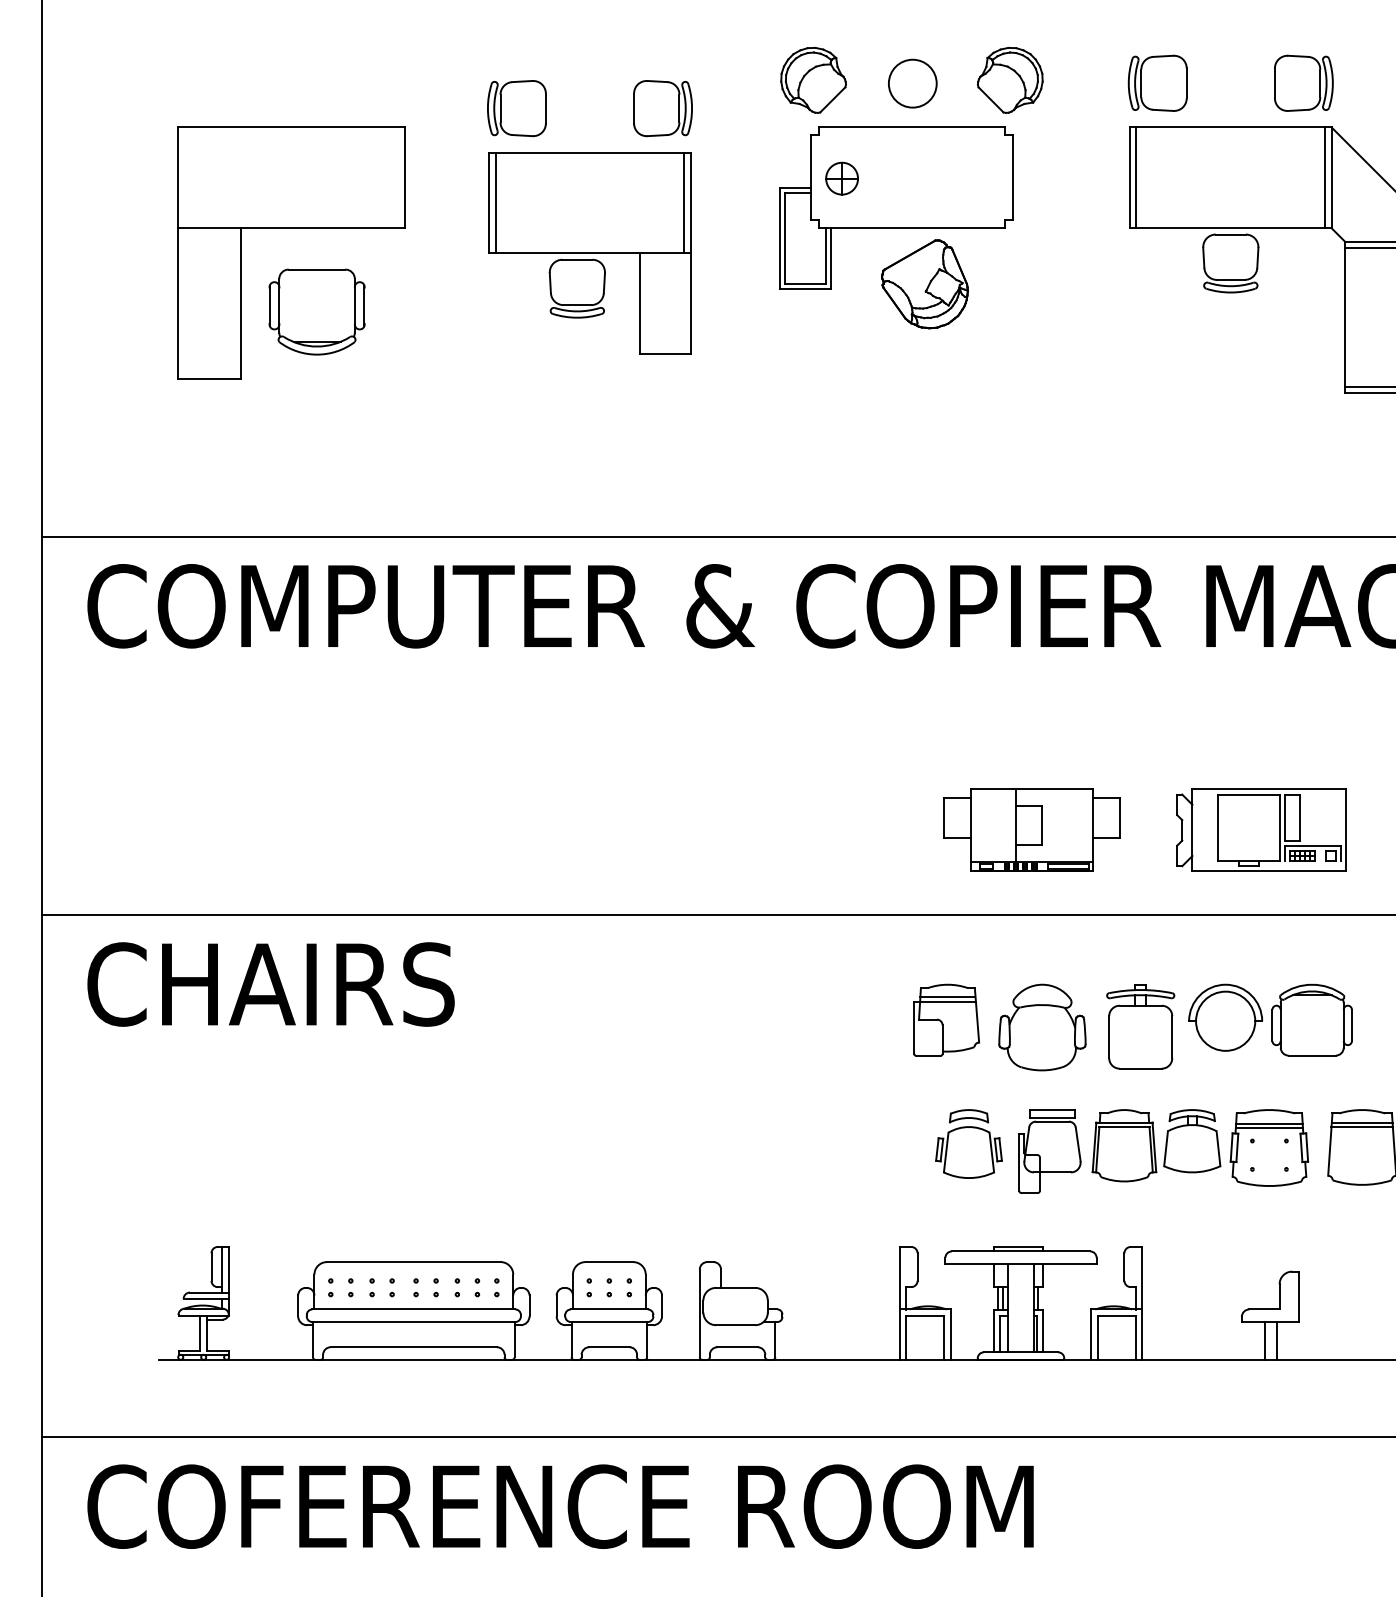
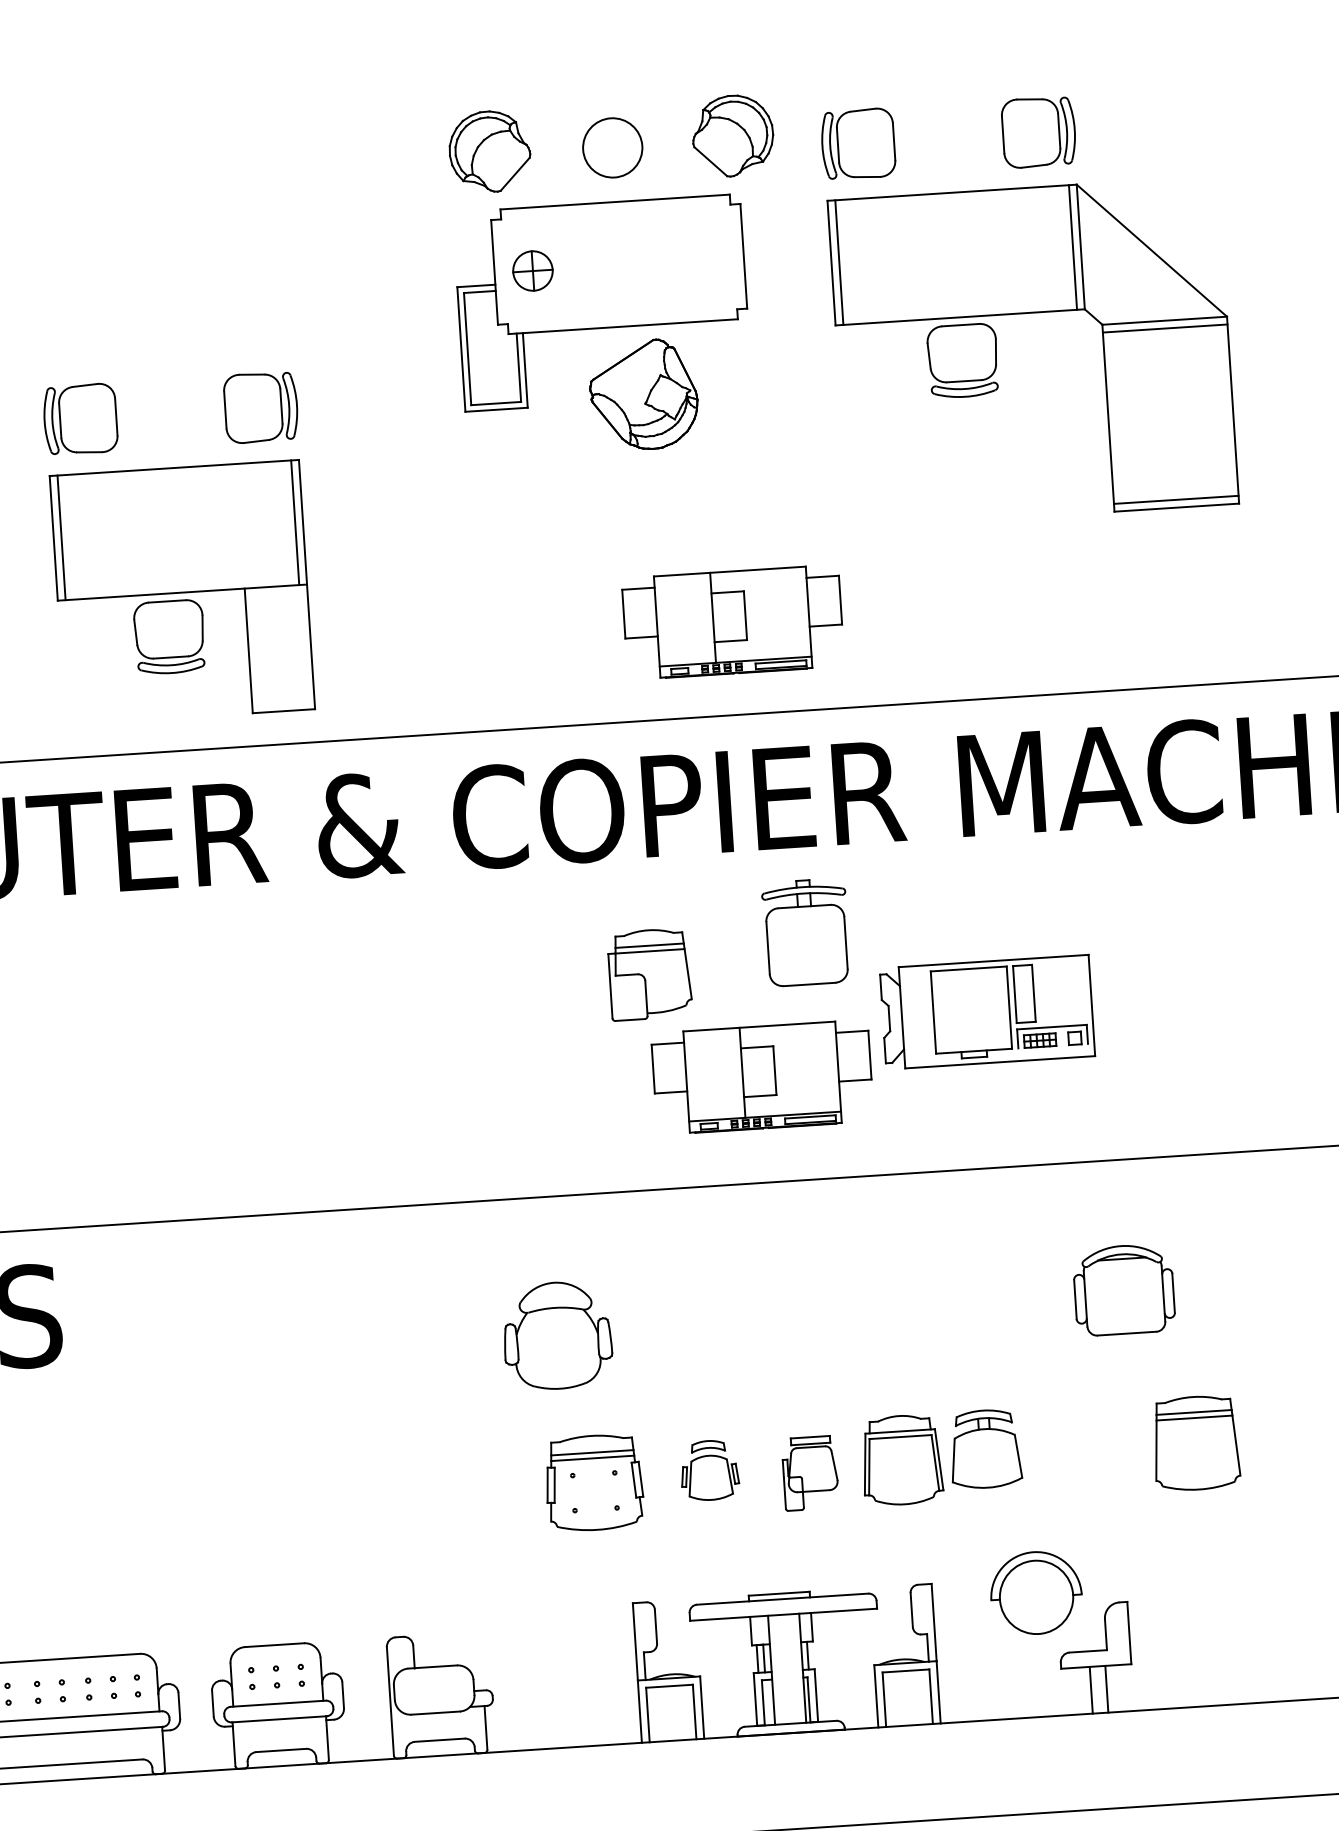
part: (911, 187) -> (619, 276), moved
part: (589, 217) -> (178, 548), moved
part: (1031, 461) -> (732, 621), added
part: (1261, 829) -> (987, 1011), moved
part: (1225, 1017) -> (1036, 1592), moved
part: (946, 1019) -> (649, 973), moved
part: (1140, 1026) -> (805, 932), moved
part: (1042, 1027) -> (557, 1335), moved
part: (968, 1143) -> (709, 1469), size x0.7
part: (1269, 1147) -> (594, 1482), moved
part: (1049, 1151) -> (809, 1473), size x0.7

